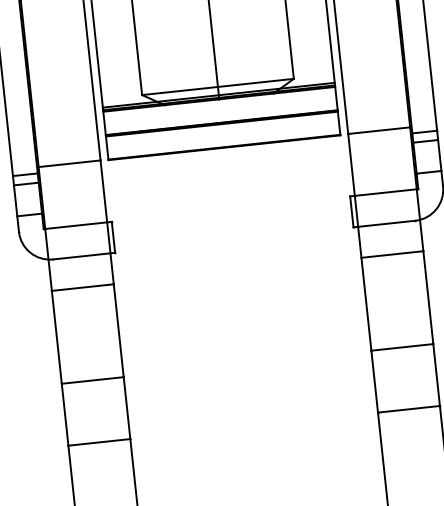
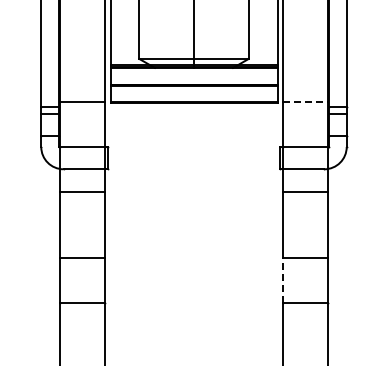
line: (379, 130) -> (305, 102), solid -> dashed
line: (375, 381) -> (283, 280), solid -> dashed

